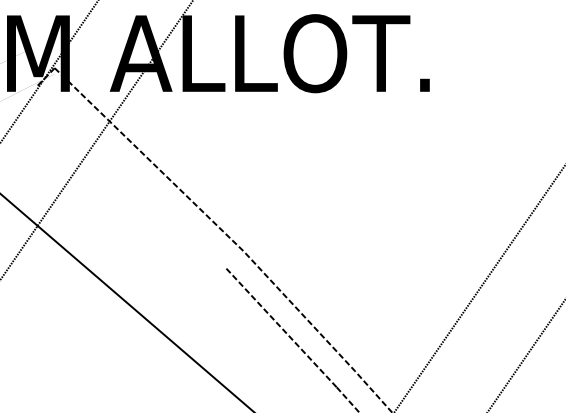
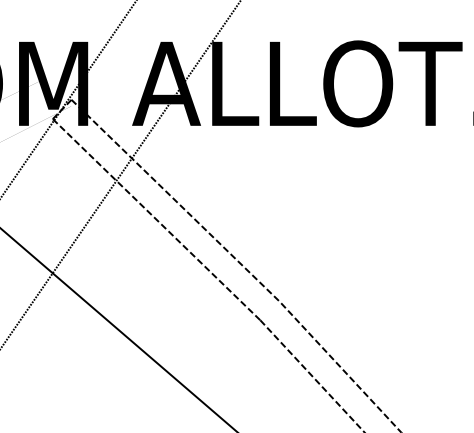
line: (131, 176) -> (155, 218), added

